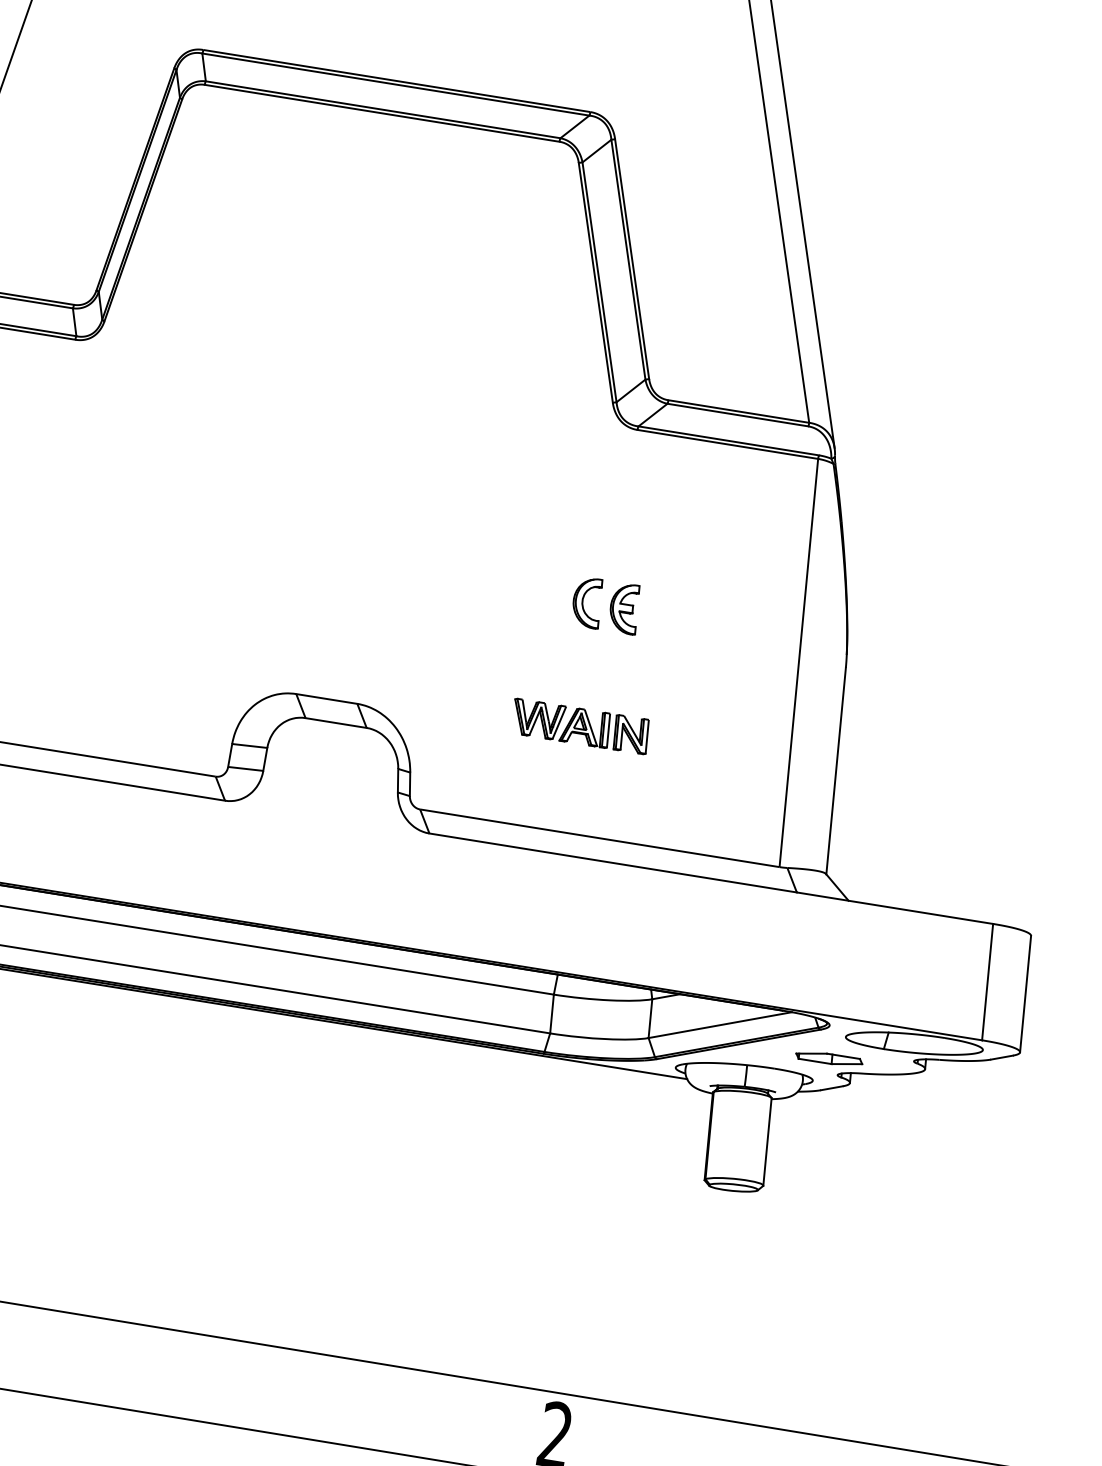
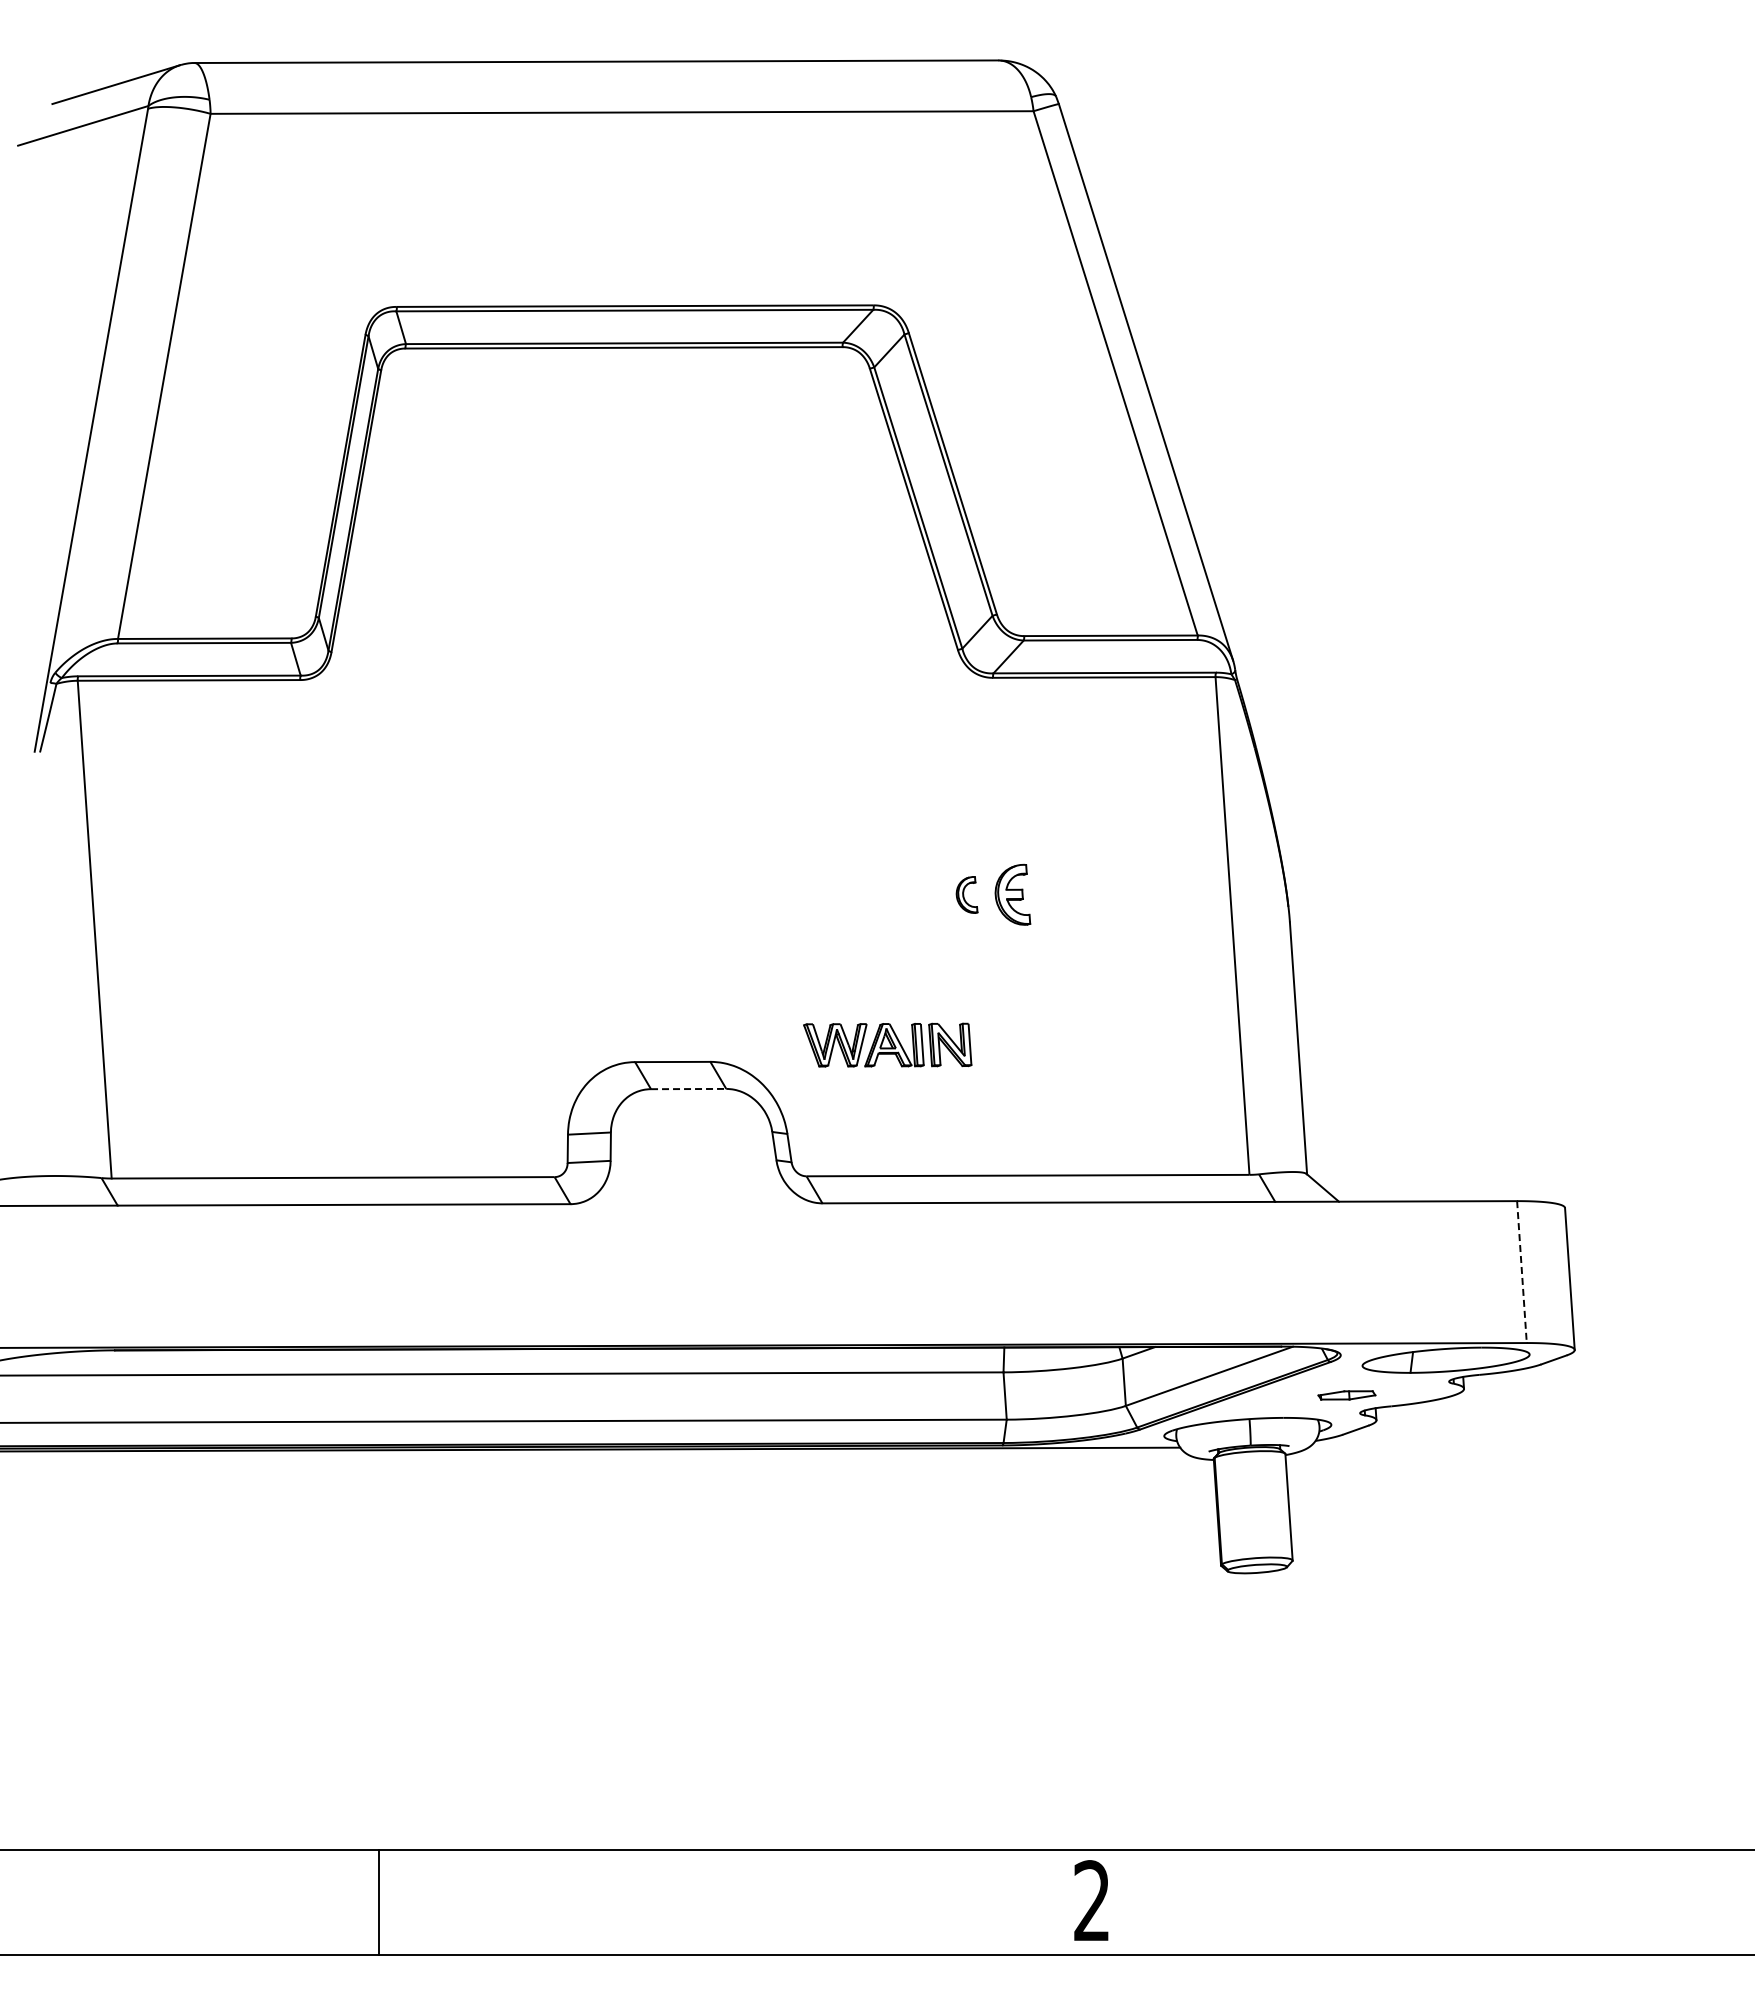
part: (587, 602) -> (966, 894), size x0.6
line: (335, 723) -> (688, 1089), solid -> dashed
part: (580, 725) -> (887, 1044), moved
line: (987, 982) -> (1521, 1272), solid -> dashed
part: (828, 1058) -> (1346, 1395), size x0.7

